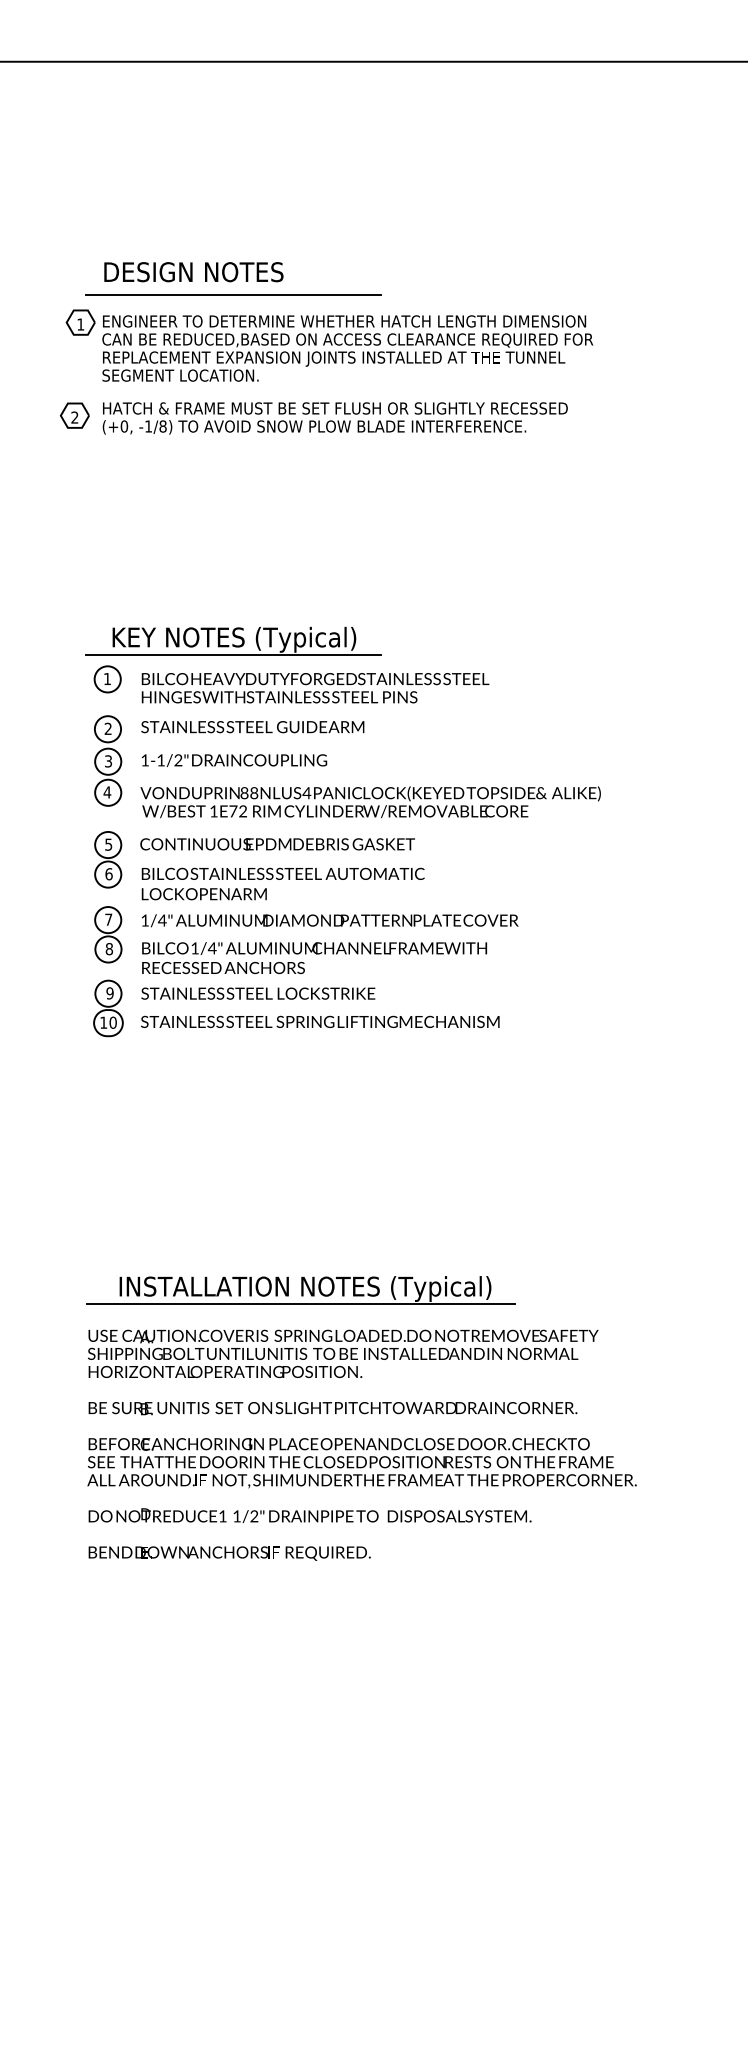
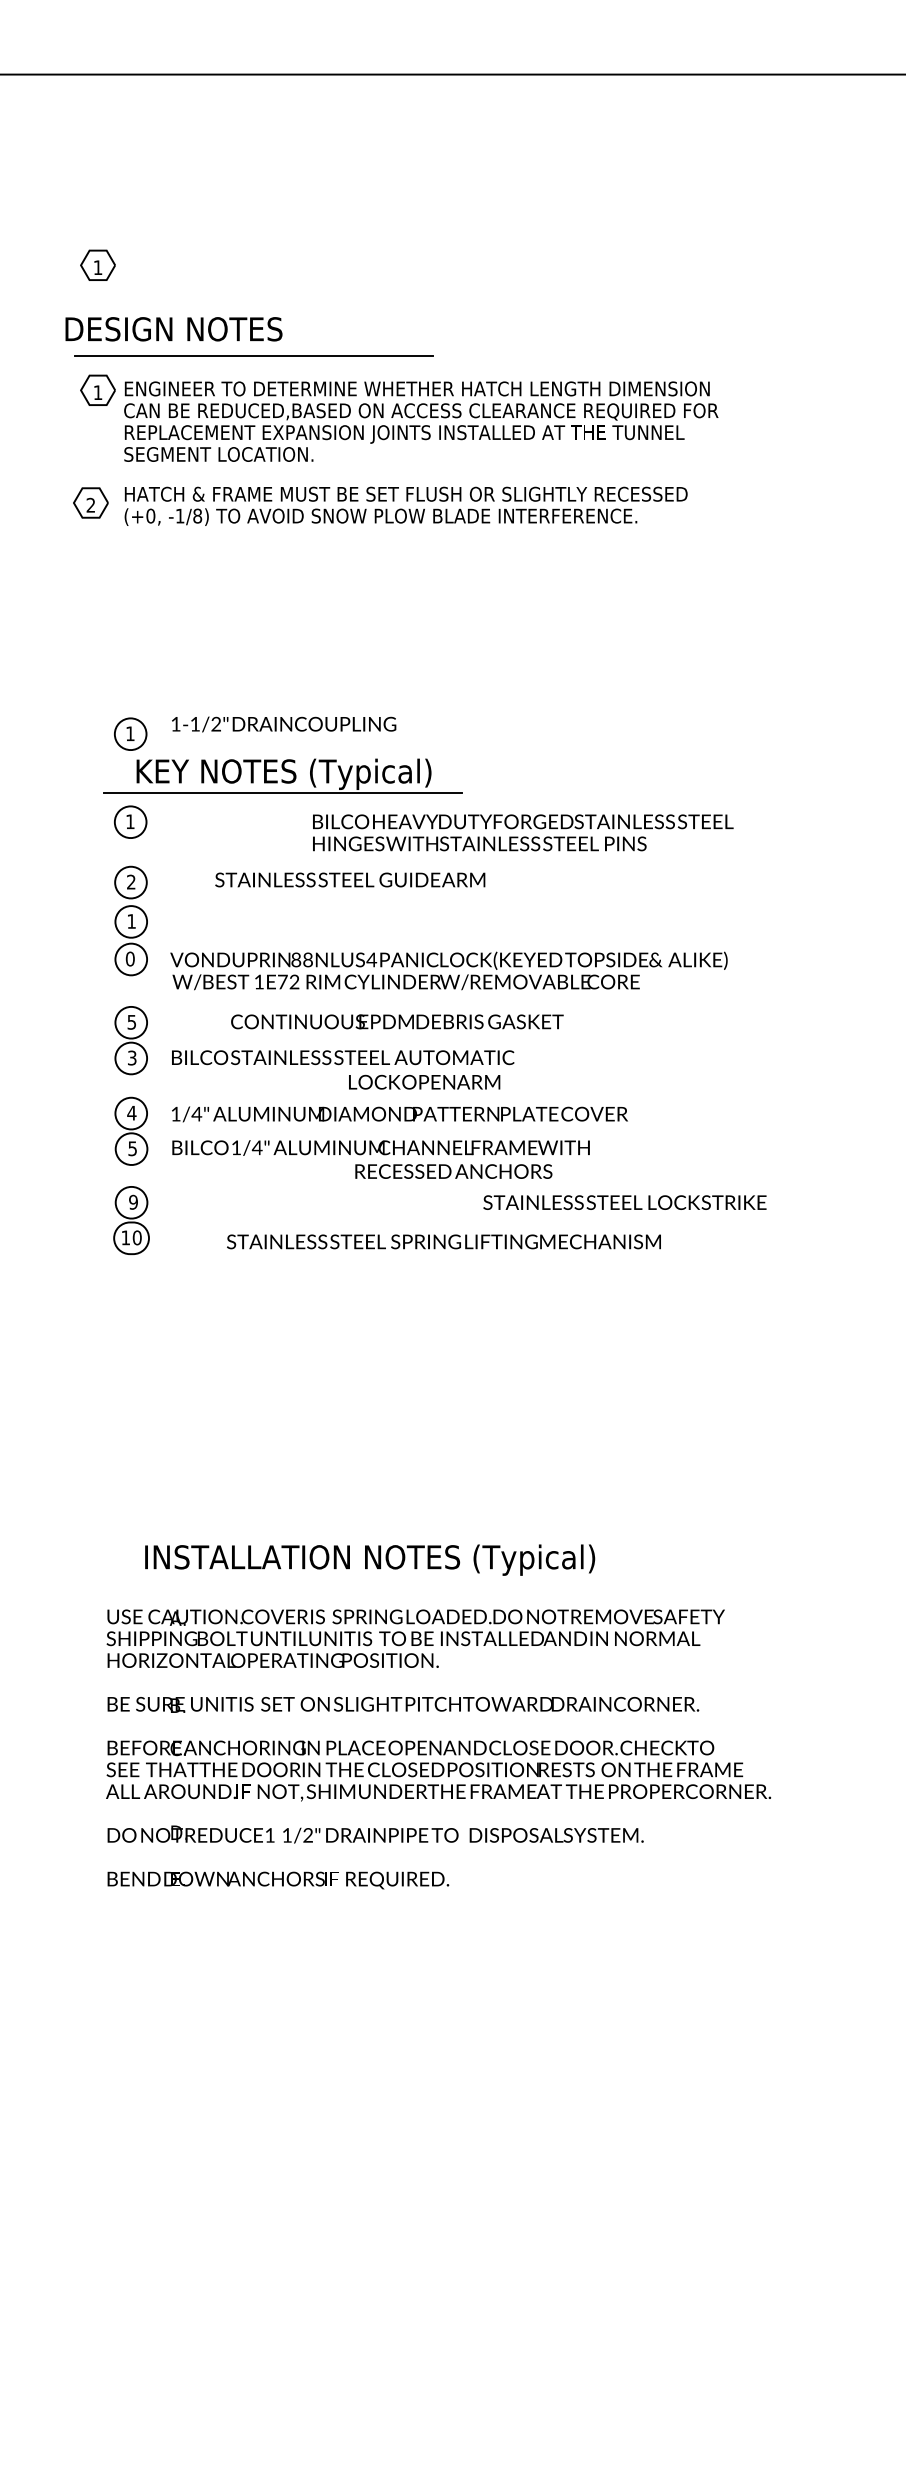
part: (80, 218) -> (97, 264), added
text: (193, 272) -> (173, 329), moved
line: (233, 293) -> (253, 355), moved
part: (107, 606) -> (130, 733), added
text: (315, 687) -> (523, 832), moved
text: (252, 726) -> (350, 879), moved
text: (234, 760) -> (284, 724), moved
text: (108, 761) -> (131, 921), 3 -> 1
text: (106, 791) -> (129, 958), 4 -> 0
text: (277, 844) -> (397, 1021), moved
text: (108, 873) -> (131, 1057), 6 -> 3
text: (204, 893) -> (424, 1081), moved
text: (108, 920) -> (131, 1113), 7 -> 4
text: (109, 948) -> (132, 1148), 8 -> 5
text: (223, 967) -> (453, 1171), moved
text: (257, 993) -> (624, 1202), moved
text: (319, 1021) -> (443, 1241), moved
line: (300, 1304) -> (364, 1578), removed

